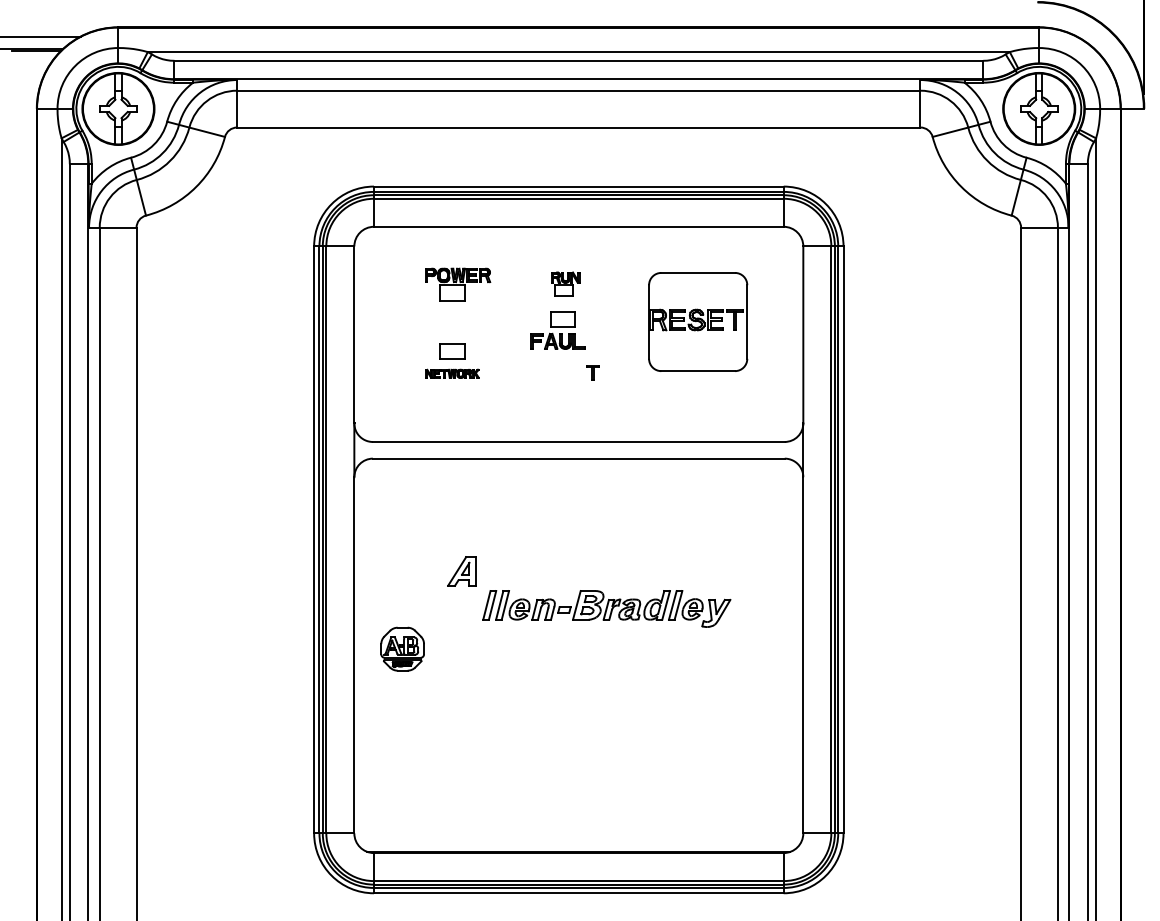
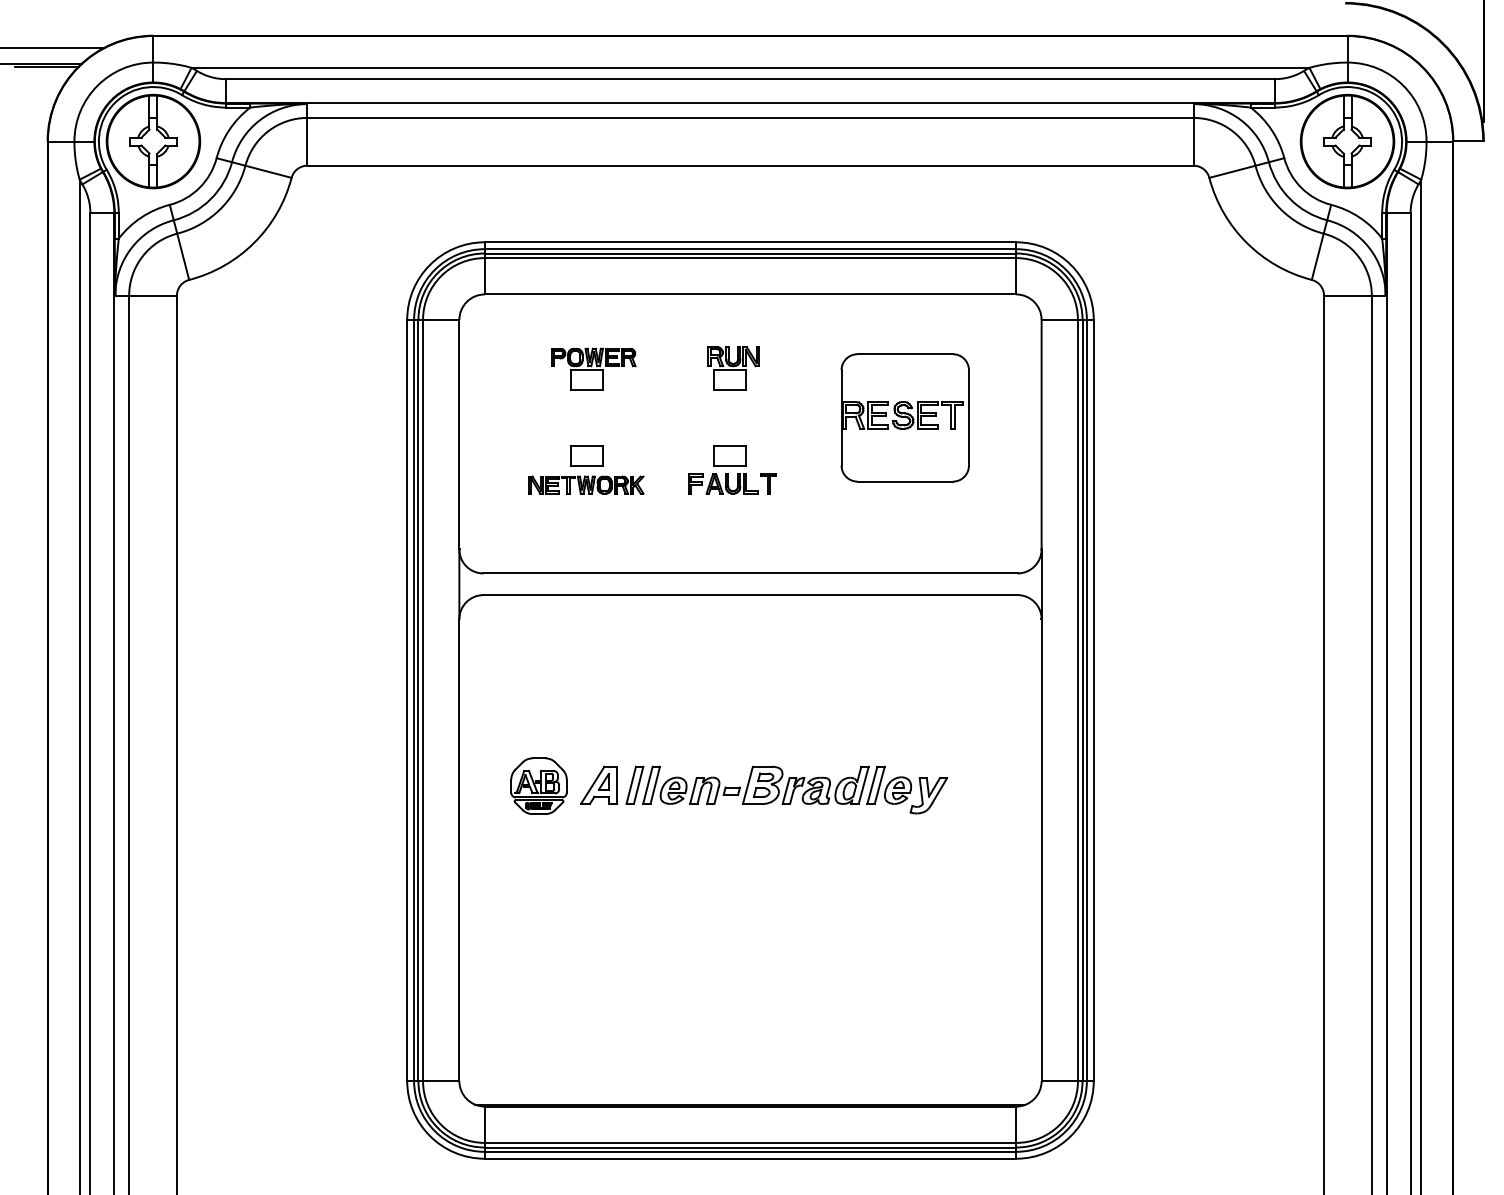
part: (565, 283) -> (733, 368), size x1.43
part: (558, 330) -> (723, 469), moved
part: (452, 373) -> (586, 484), size x1.67
part: (461, 570) -> (598, 784), moved
part: (402, 648) -> (538, 785), moved

